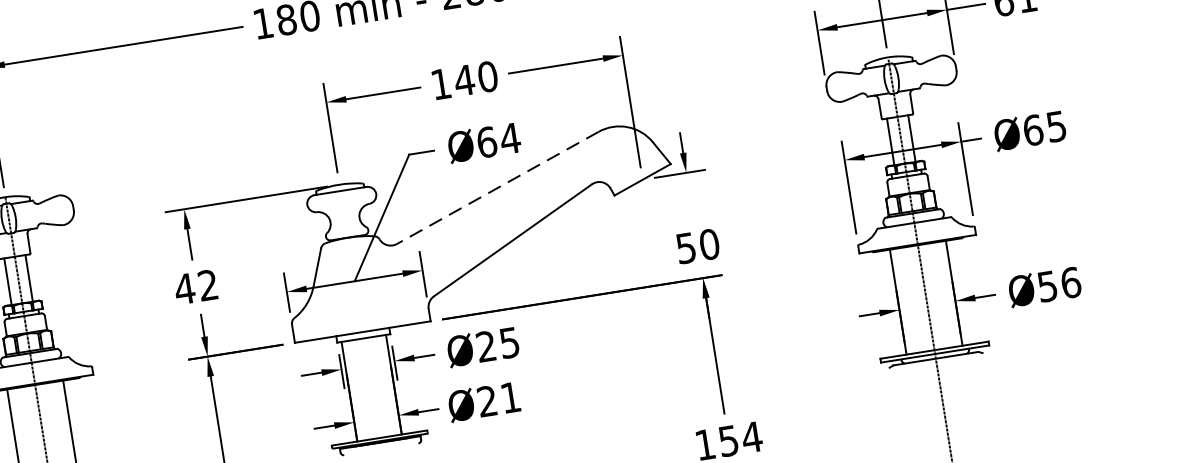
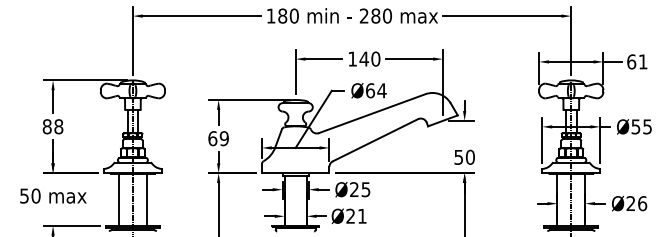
text: (1032, 129) -> (635, 126), Ø65 -> Ø55
line: (498, 187) -> (372, 113), dashed -> solid
text: (196, 286) -> (218, 138), 42 -> 69
text: (1046, 286) -> (630, 203), Ø56 -> Ø26

